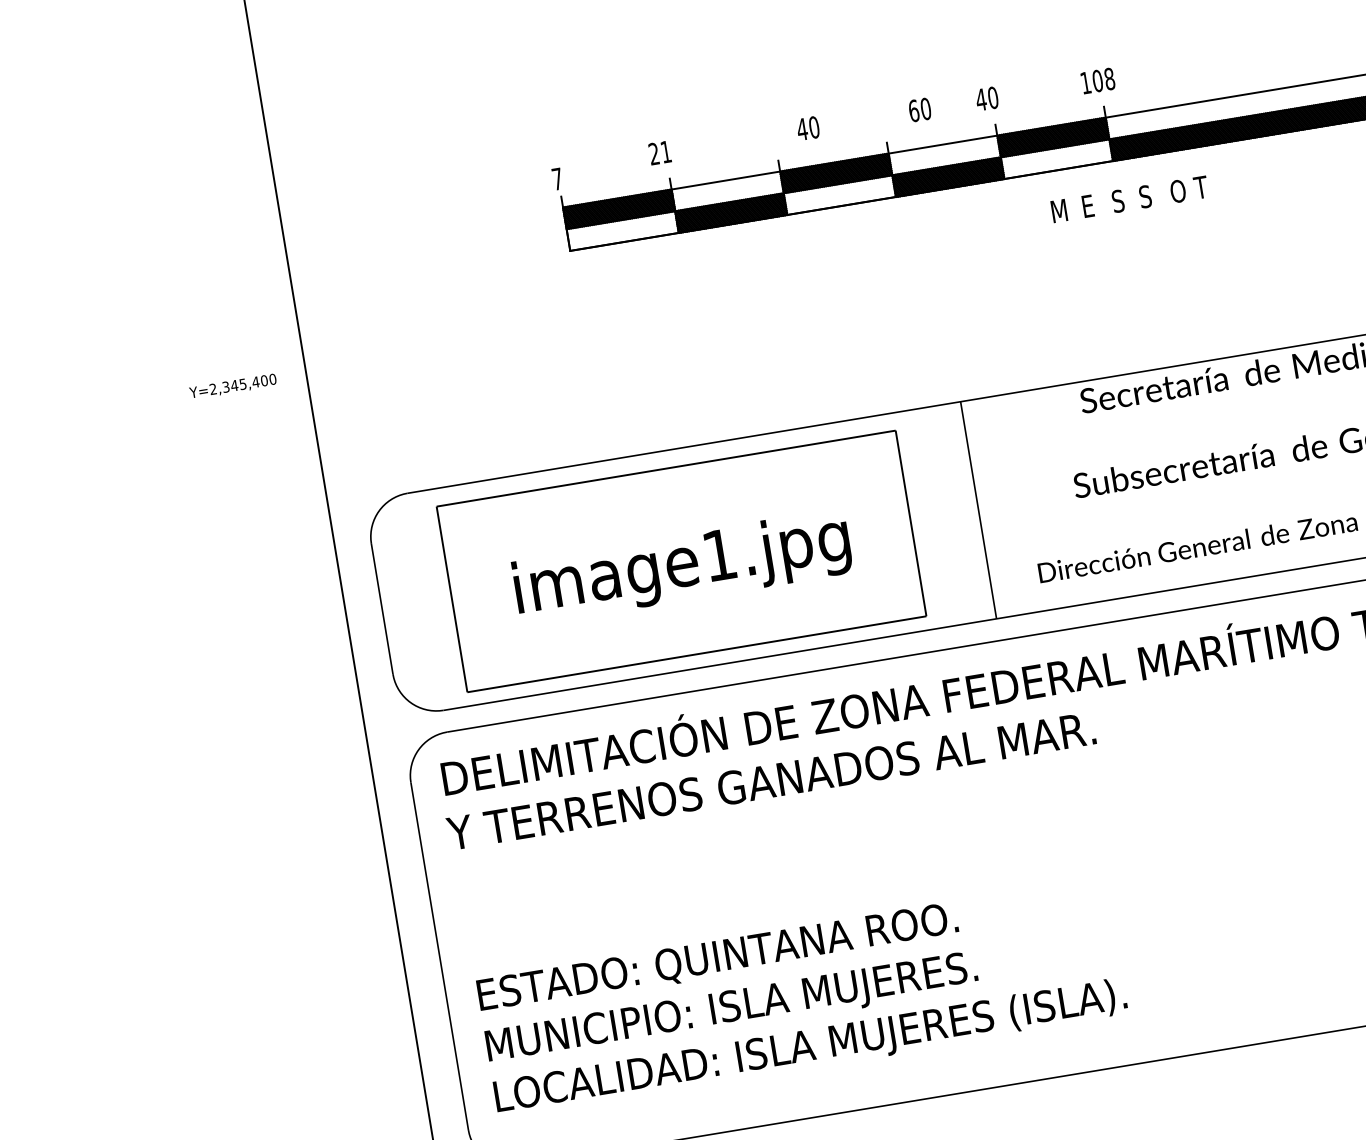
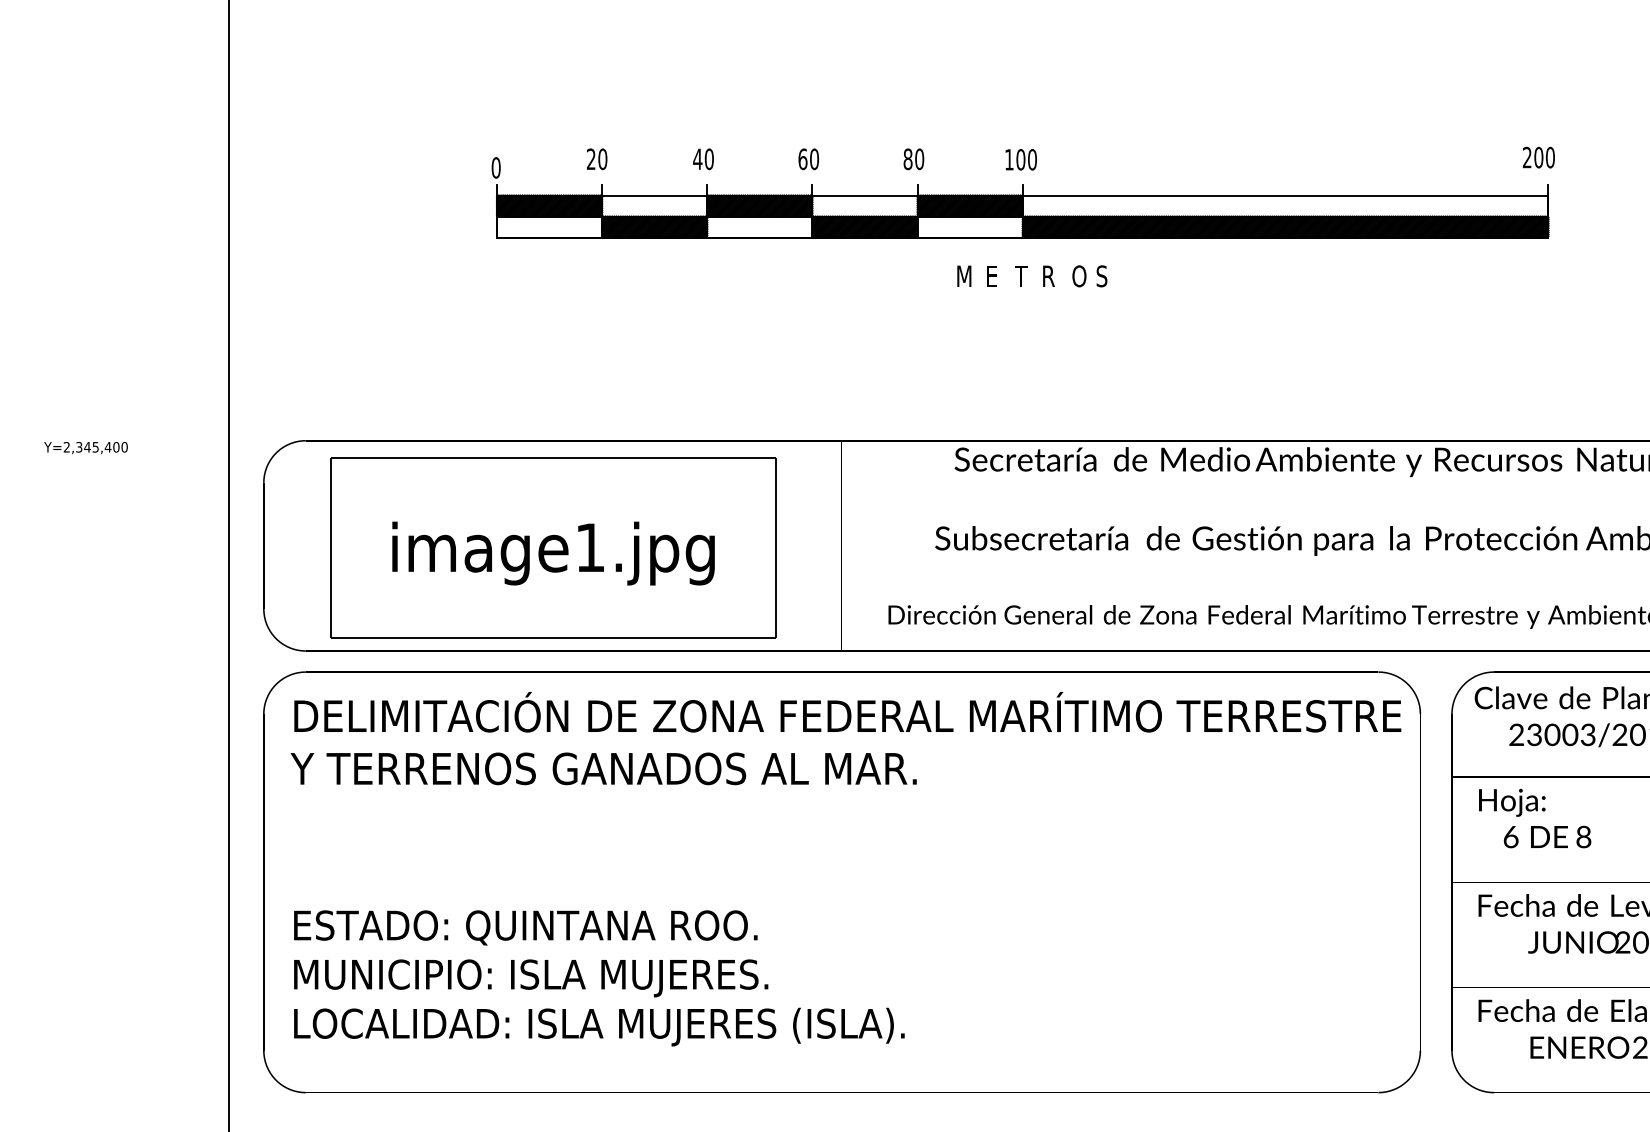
text: (1109, 78) -> (1032, 159), 108 -> 100
text: (980, 100) -> (907, 159), 40 -> 80
text: (919, 110) -> (808, 159), moved
text: (808, 128) -> (703, 159), moved
text: (665, 152) -> (602, 159), 21 -> 20
text: (556, 178) -> (495, 167), 7 -> 0
text: (1200, 187) -> (1101, 276), T -> S
text: (1146, 196) -> (1048, 276), S -> R
text: (1118, 201) -> (1021, 276), S -> T
text: (232, 387) -> (85, 448), moved

